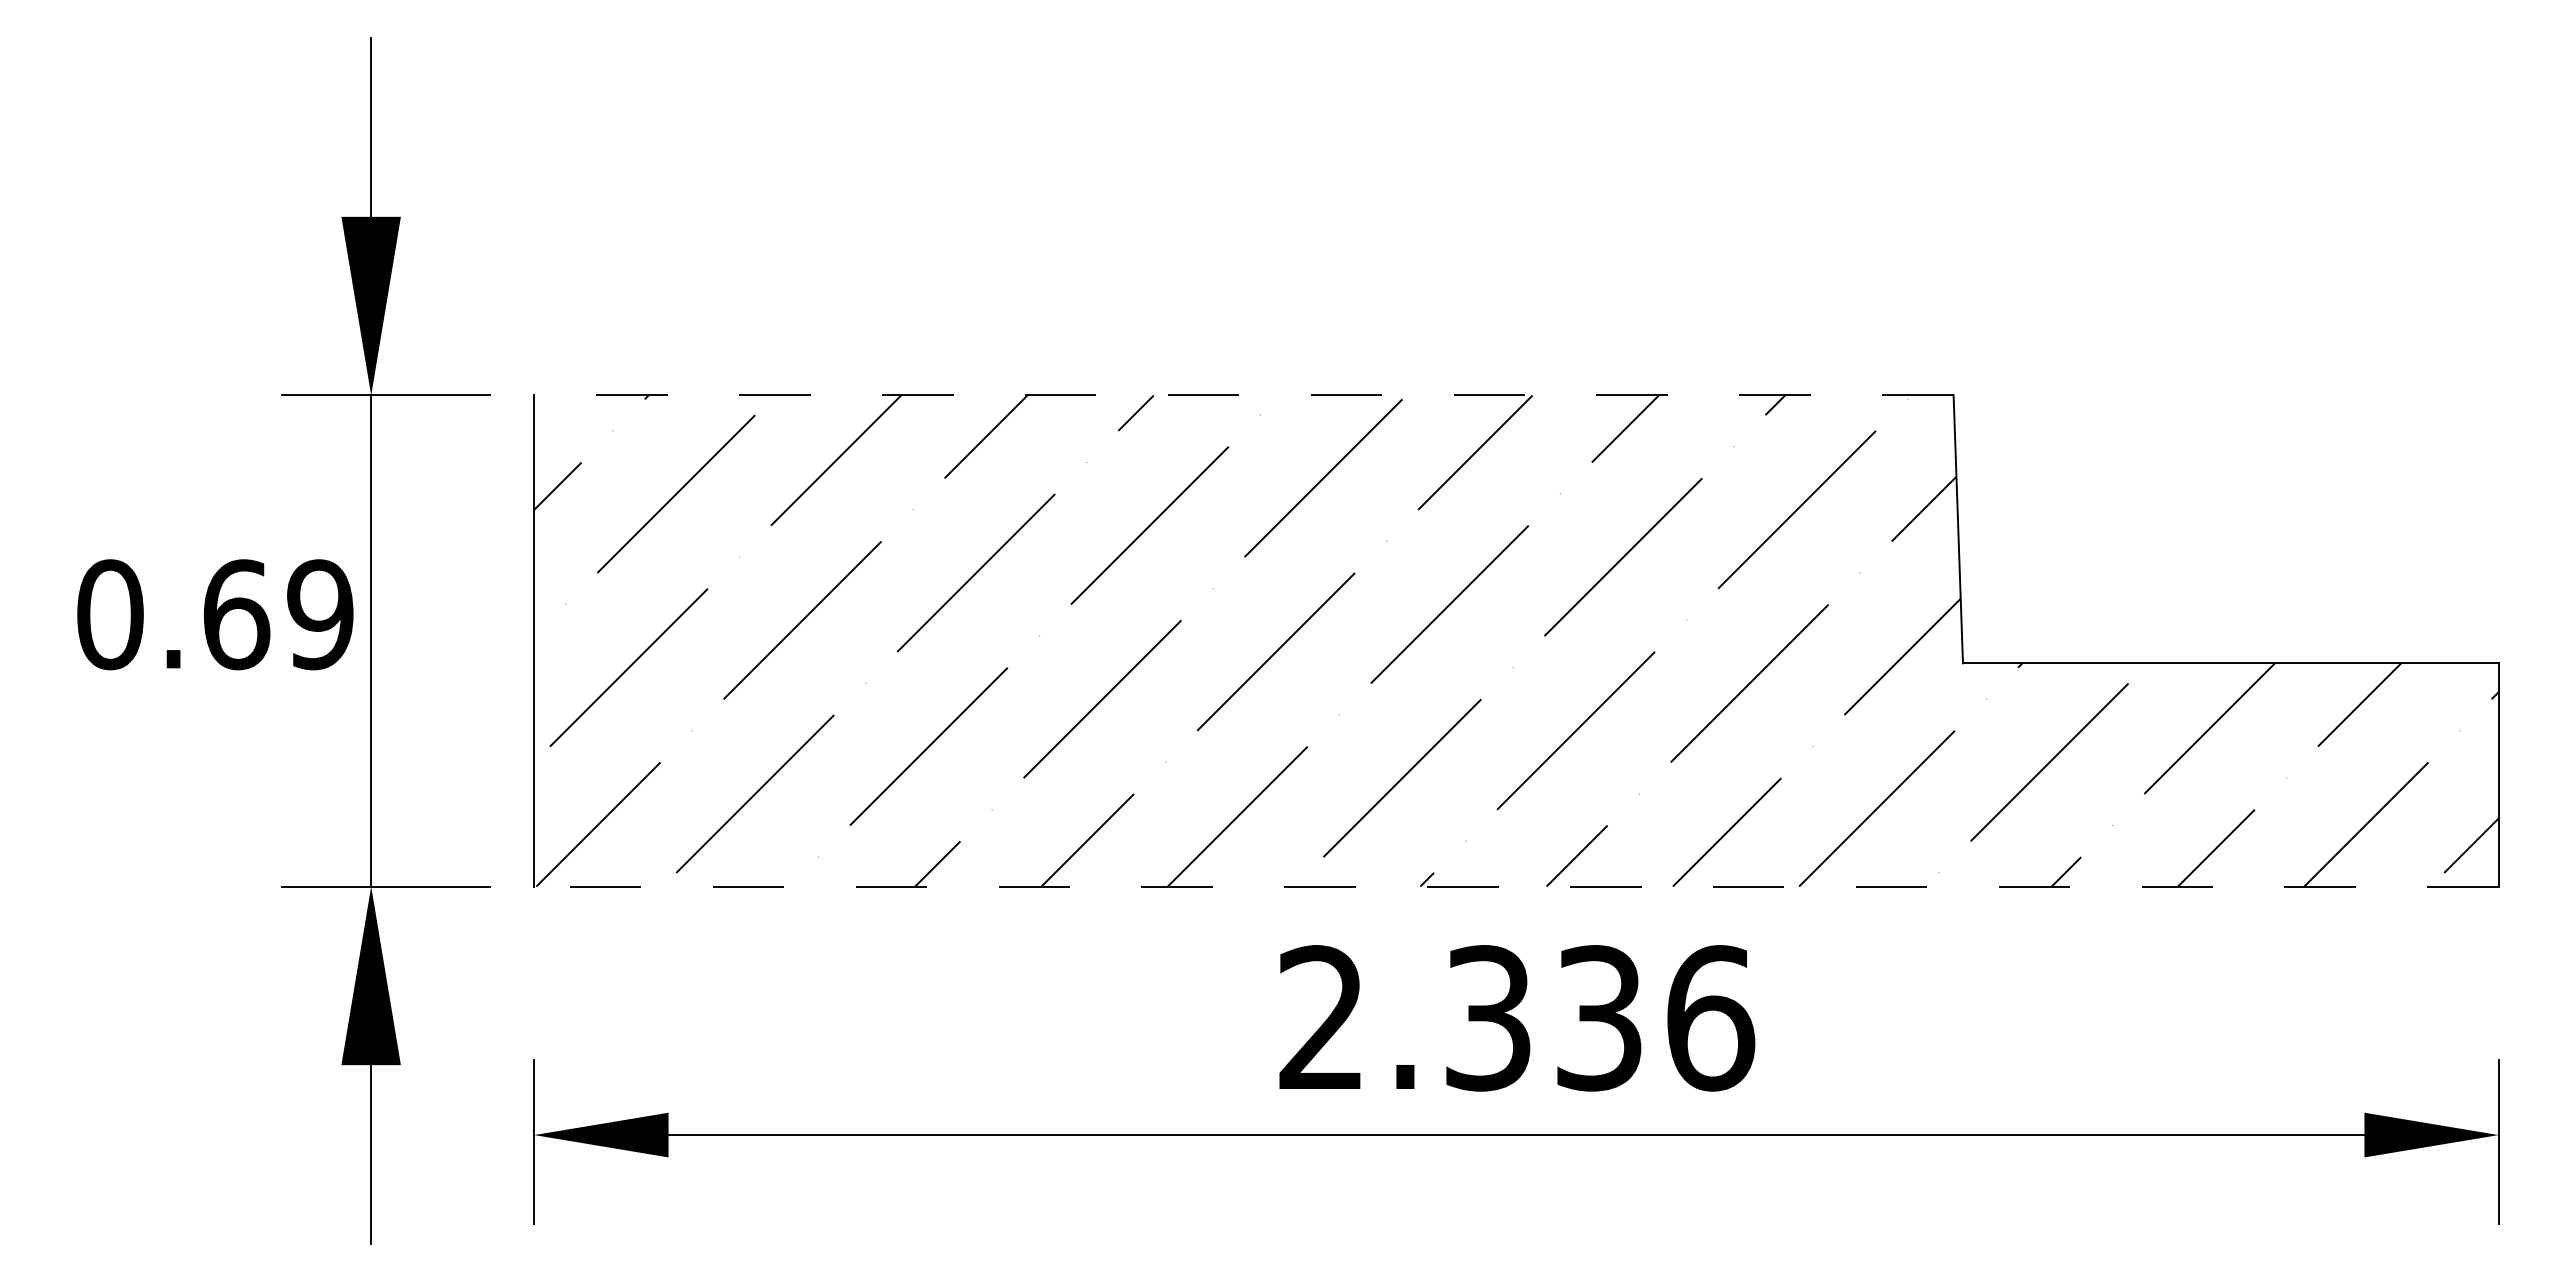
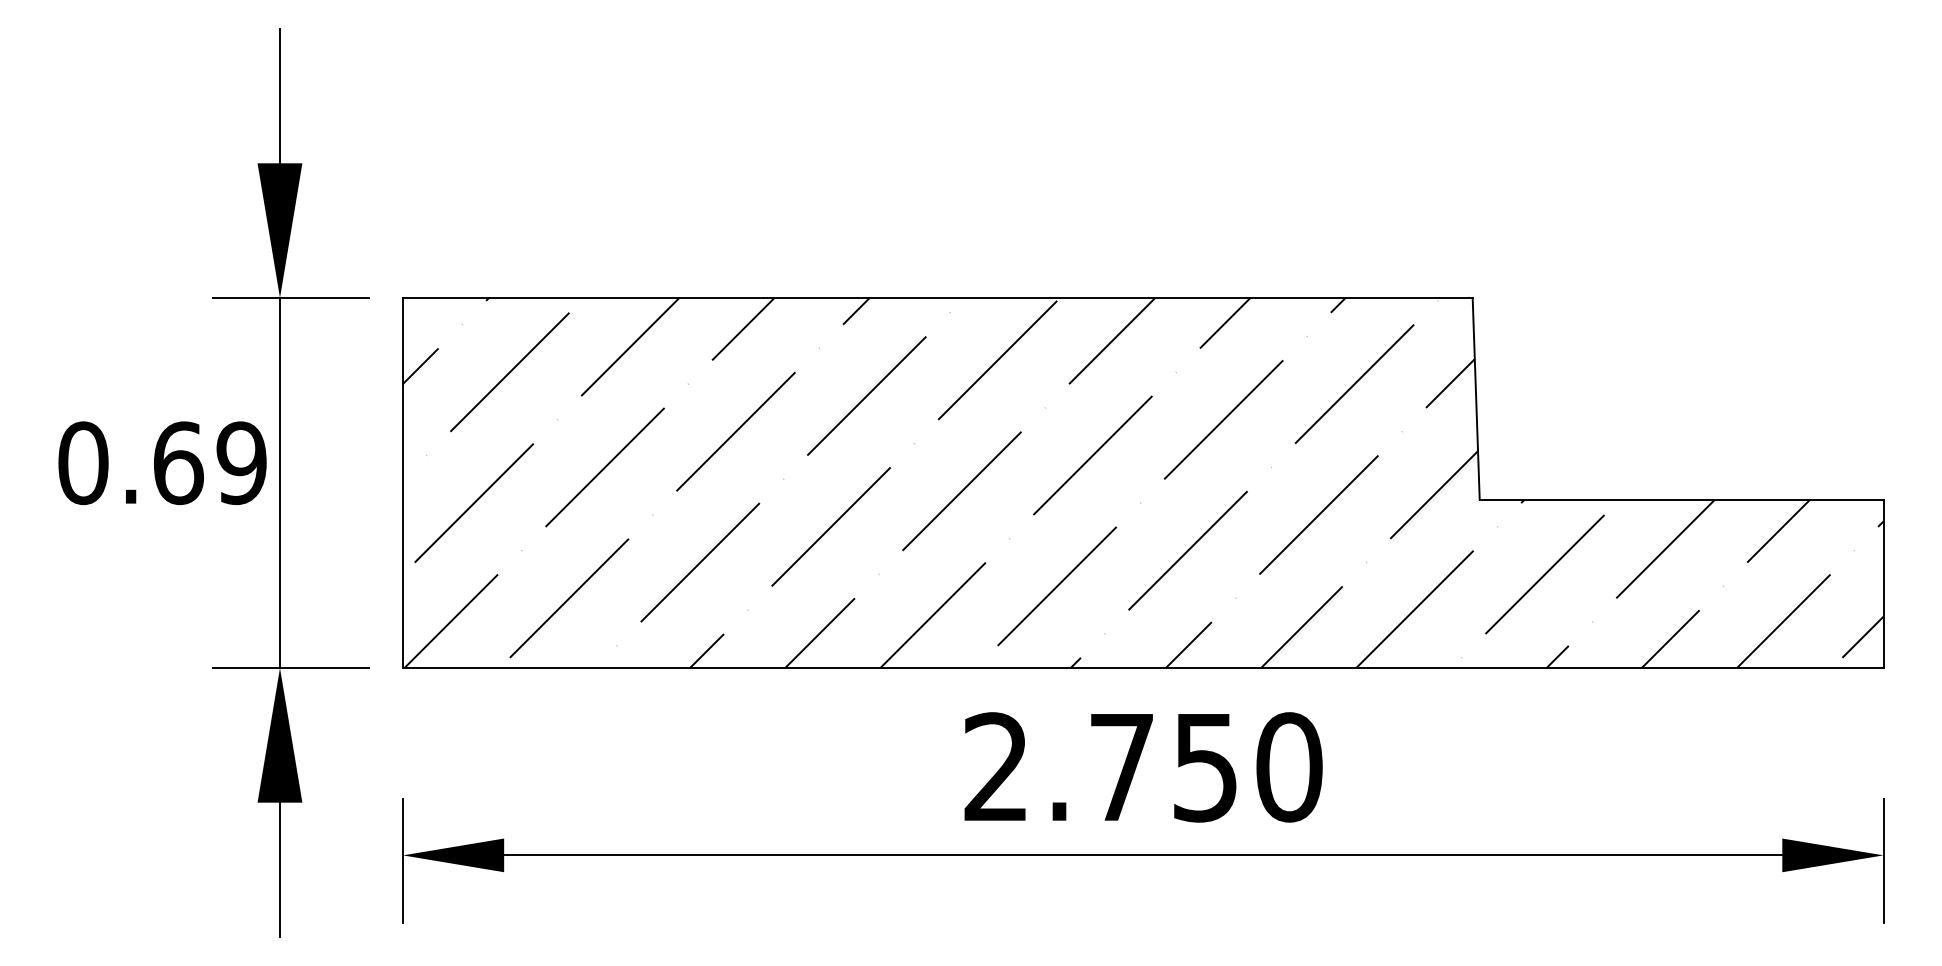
line: (1243, 395) -> (937, 297), dashed -> solid
line: (1516, 886) -> (1143, 668), dashed -> solid
text: (1600, 1018) -> (1206, 767), 2.336 -> 2.750

